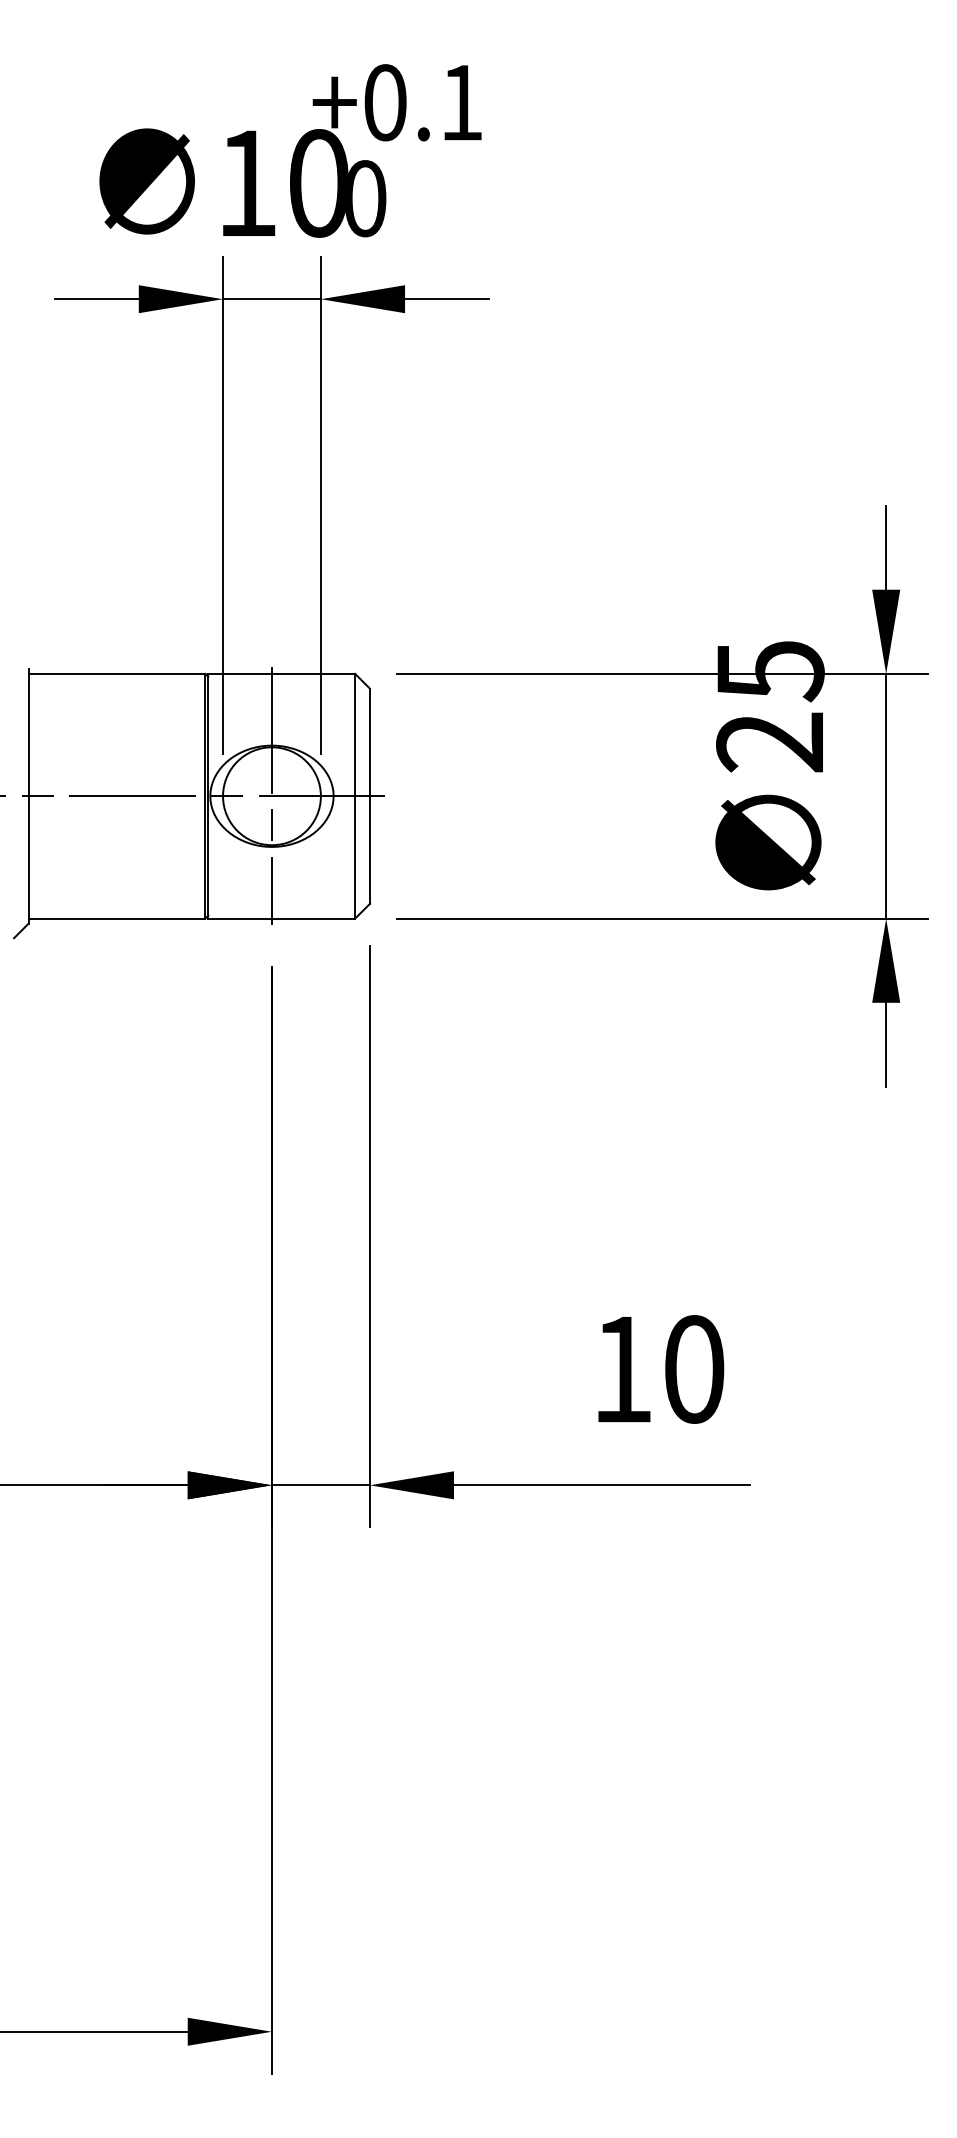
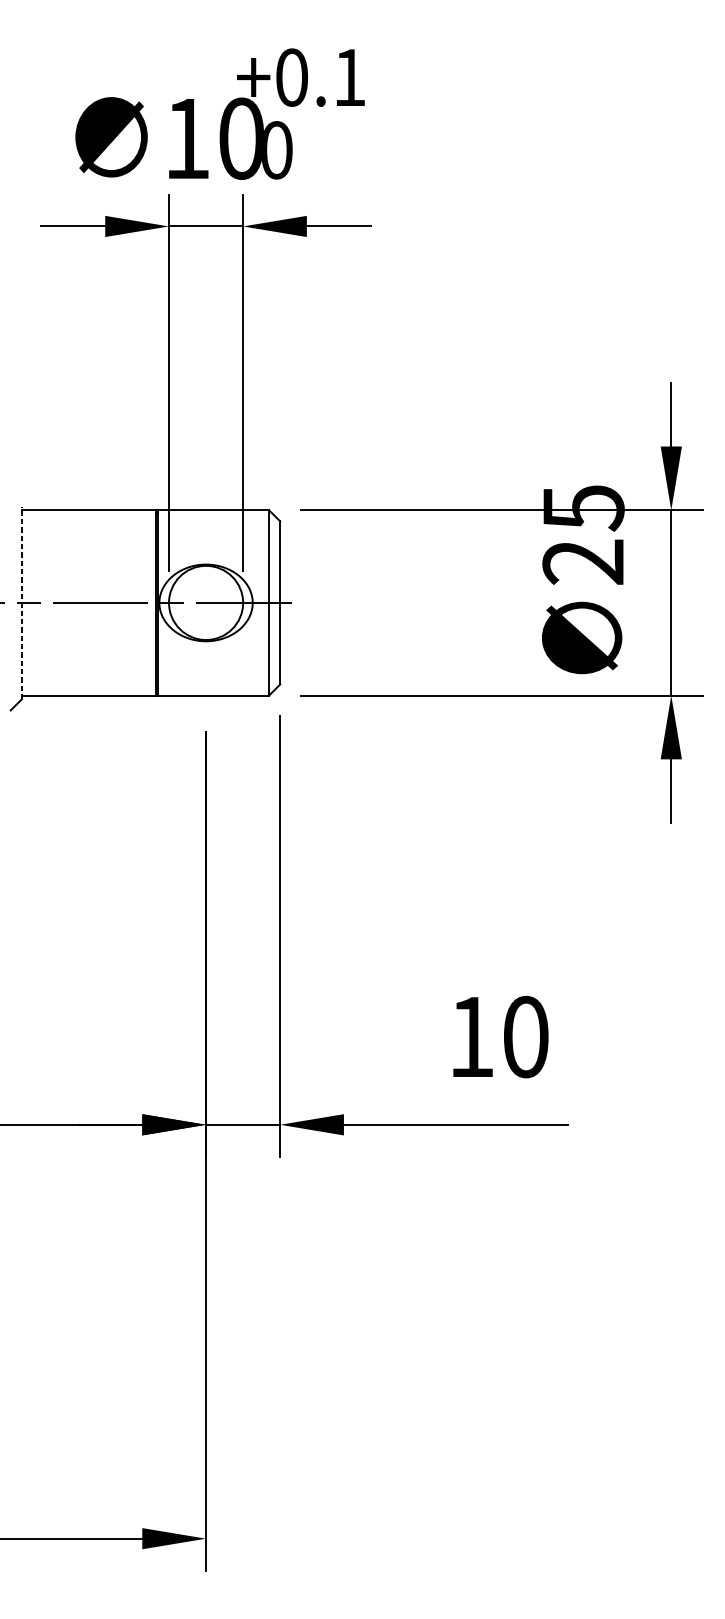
line: (28, 795) -> (21, 602), solid -> dashed
line: (271, 795) -> (205, 602), removed

